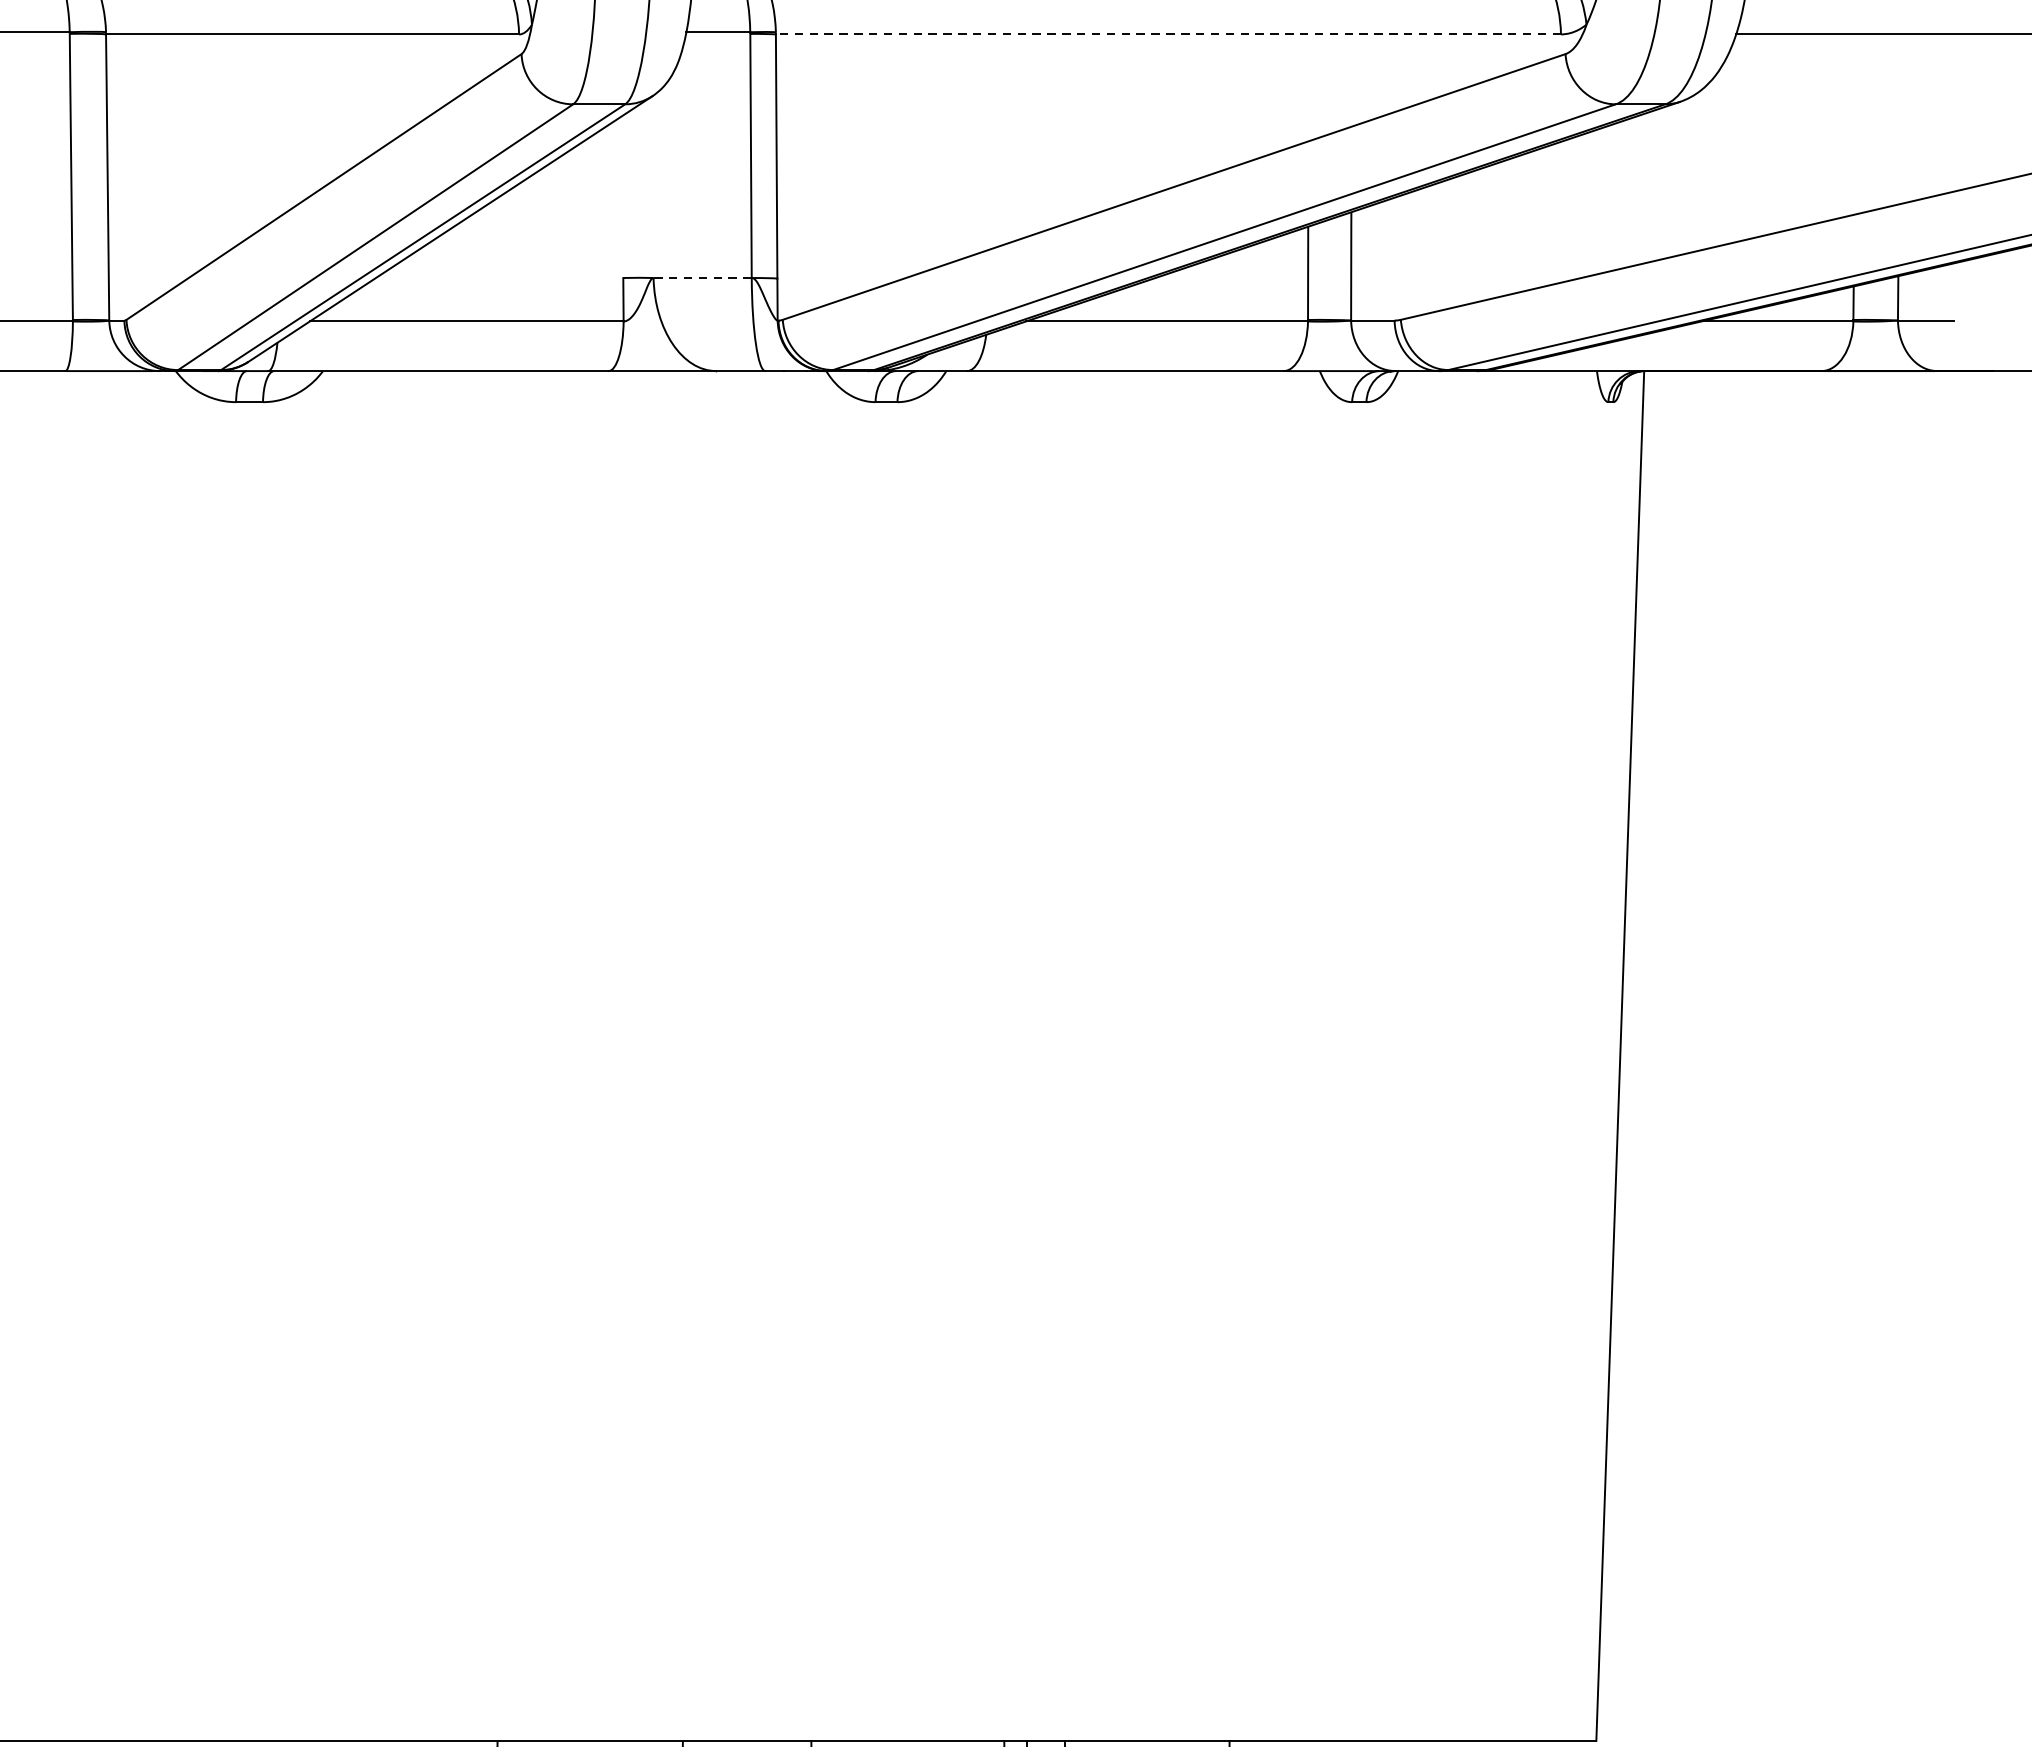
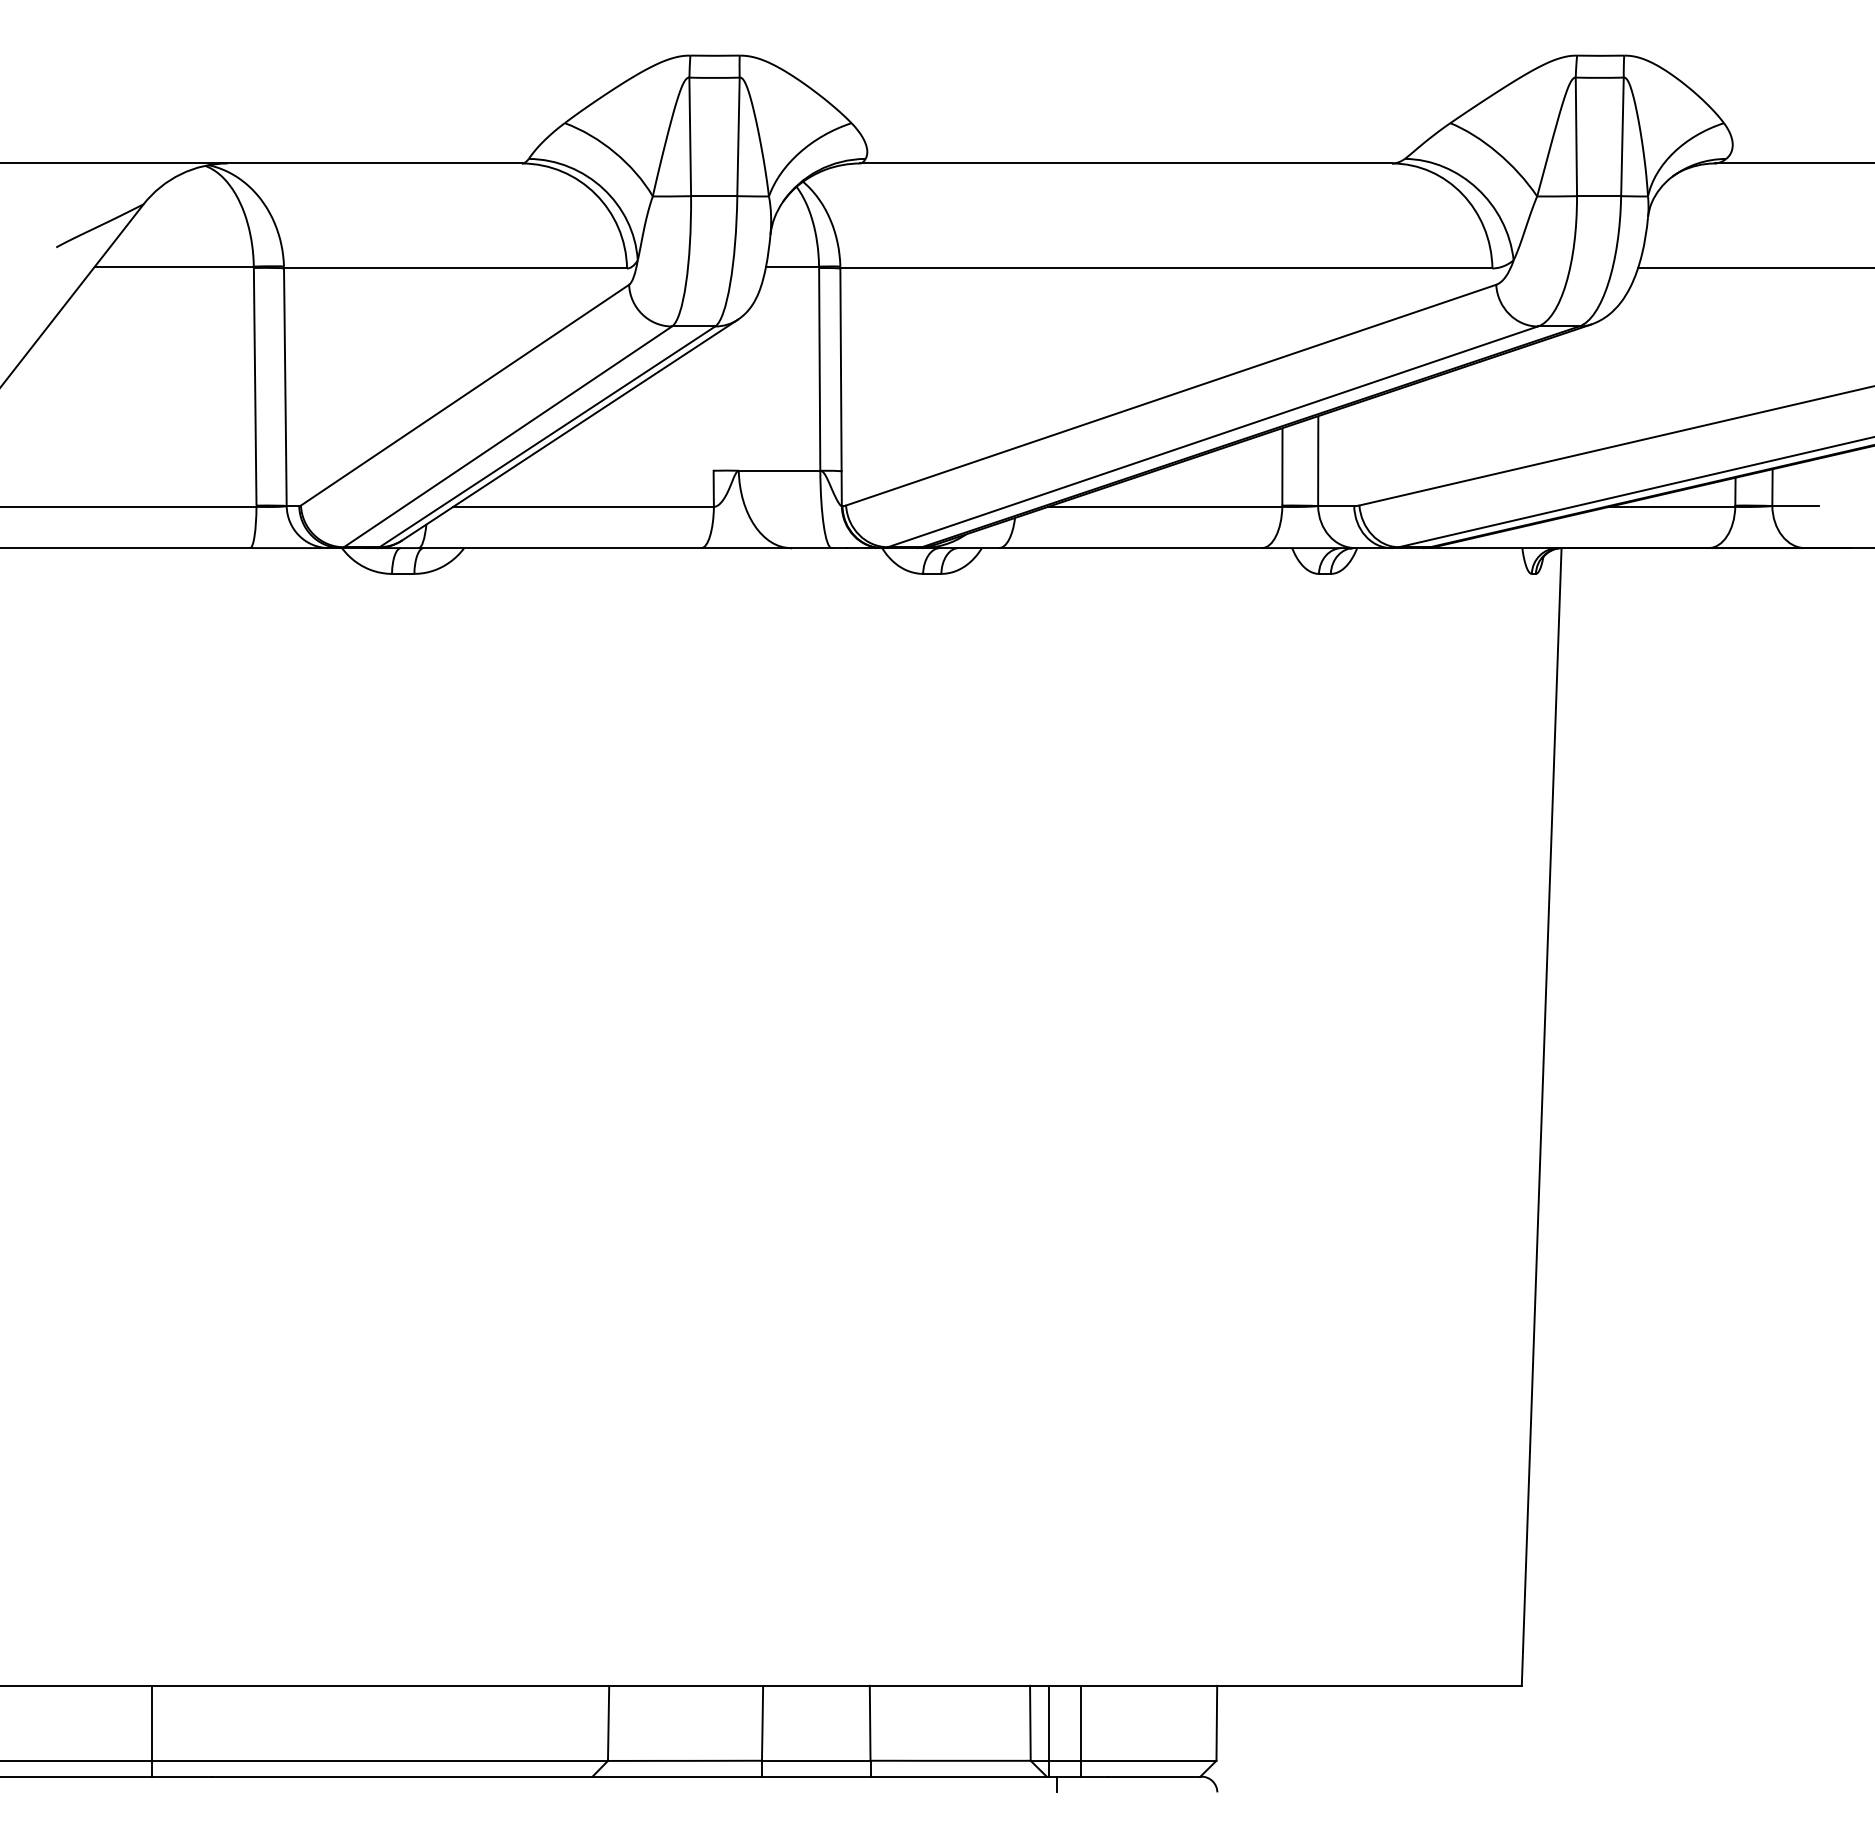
line: (1167, 34) -> (1165, 268), dashed -> solid
line: (702, 277) -> (779, 470), dashed -> solid

